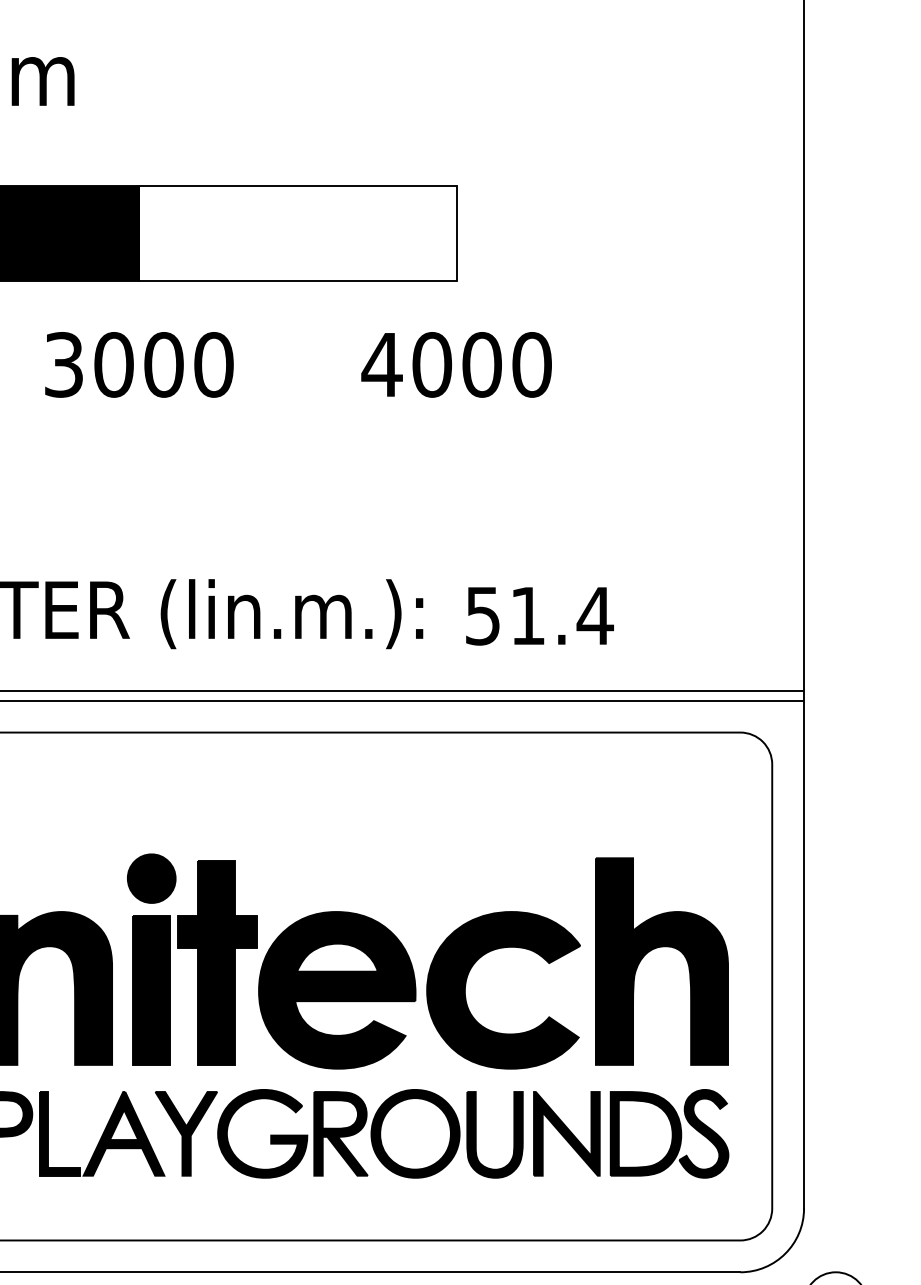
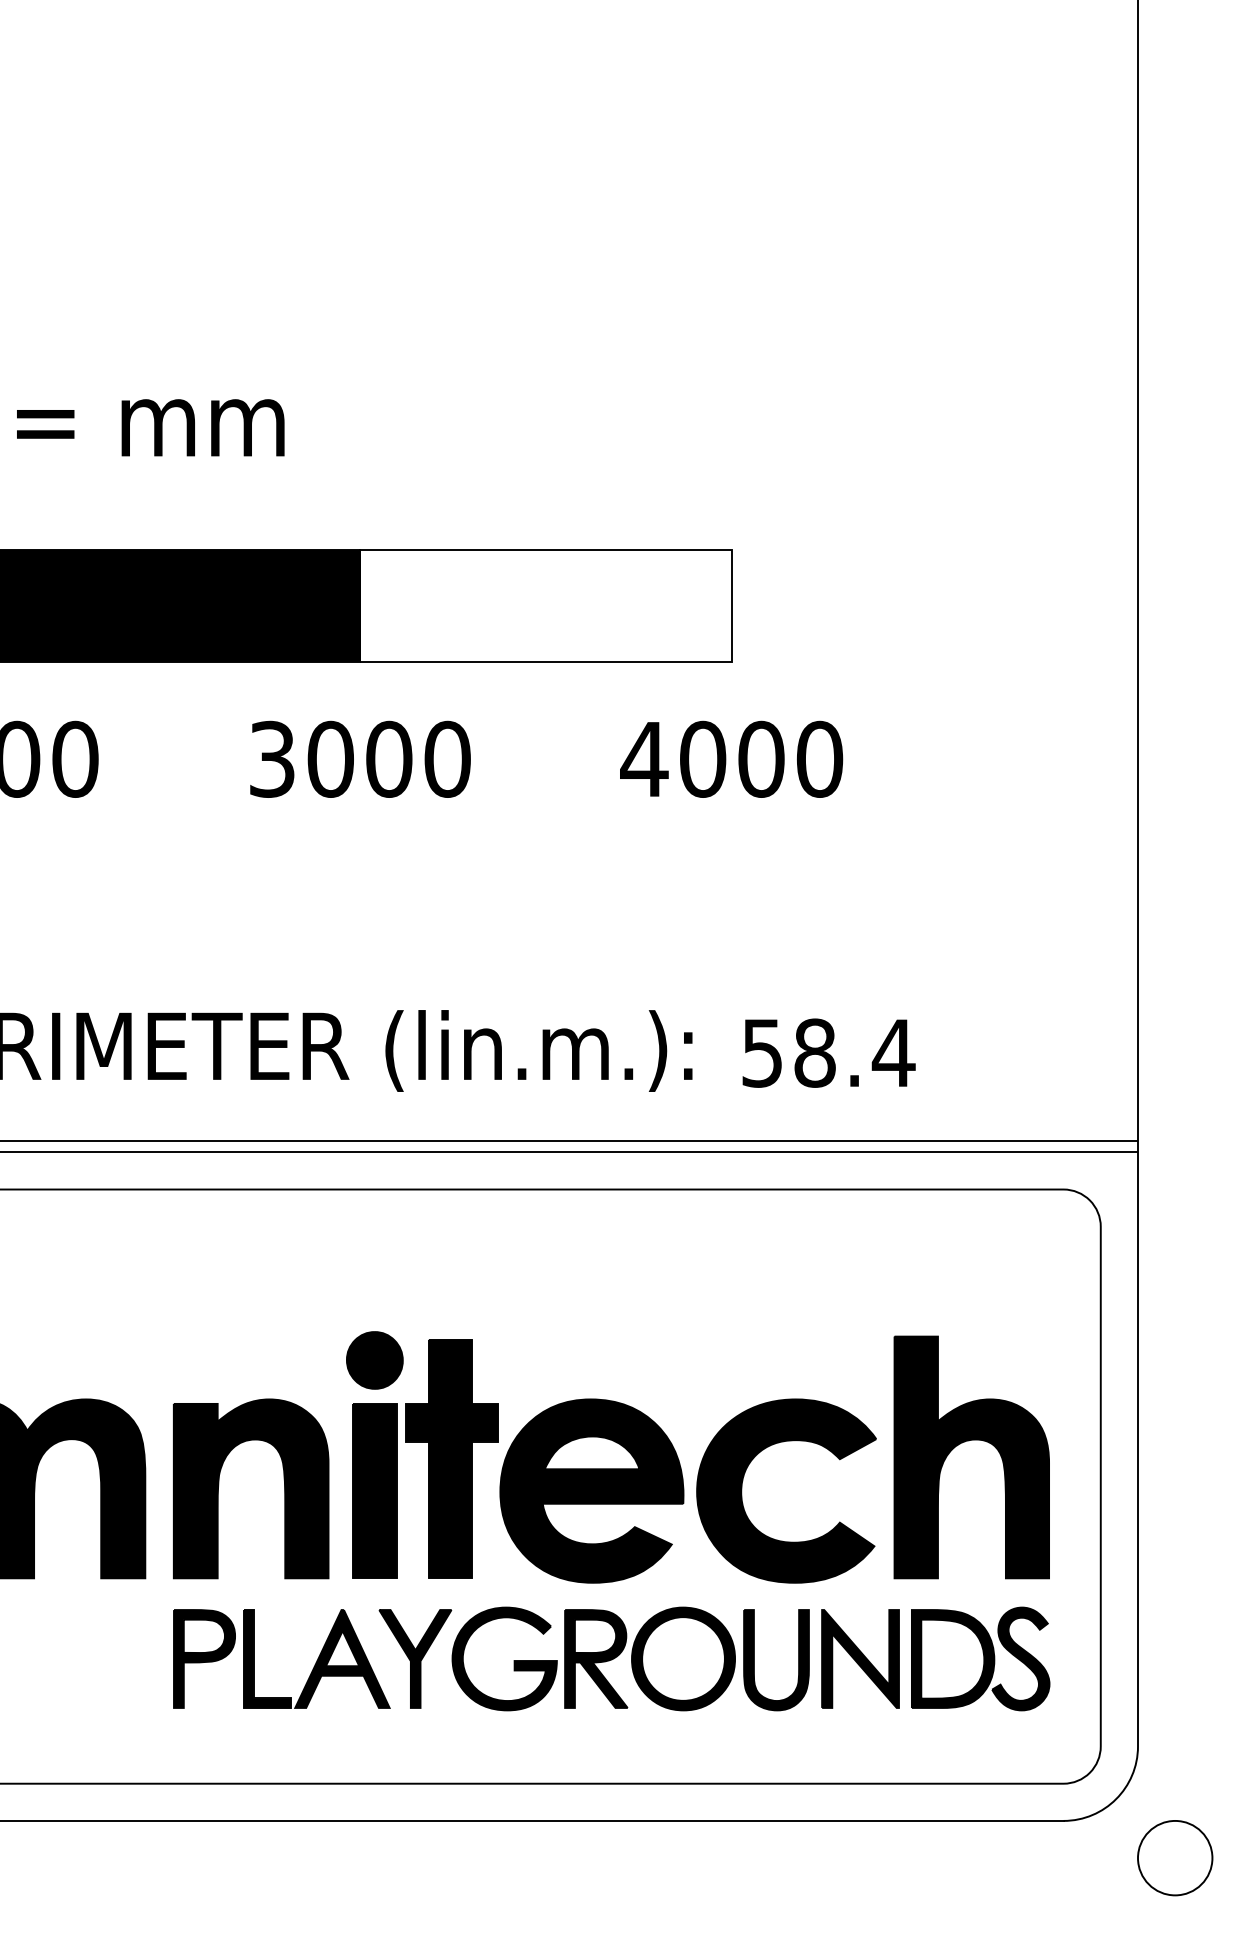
text: (527, 615) -> (814, 1052), 51.4 -> 58.4

